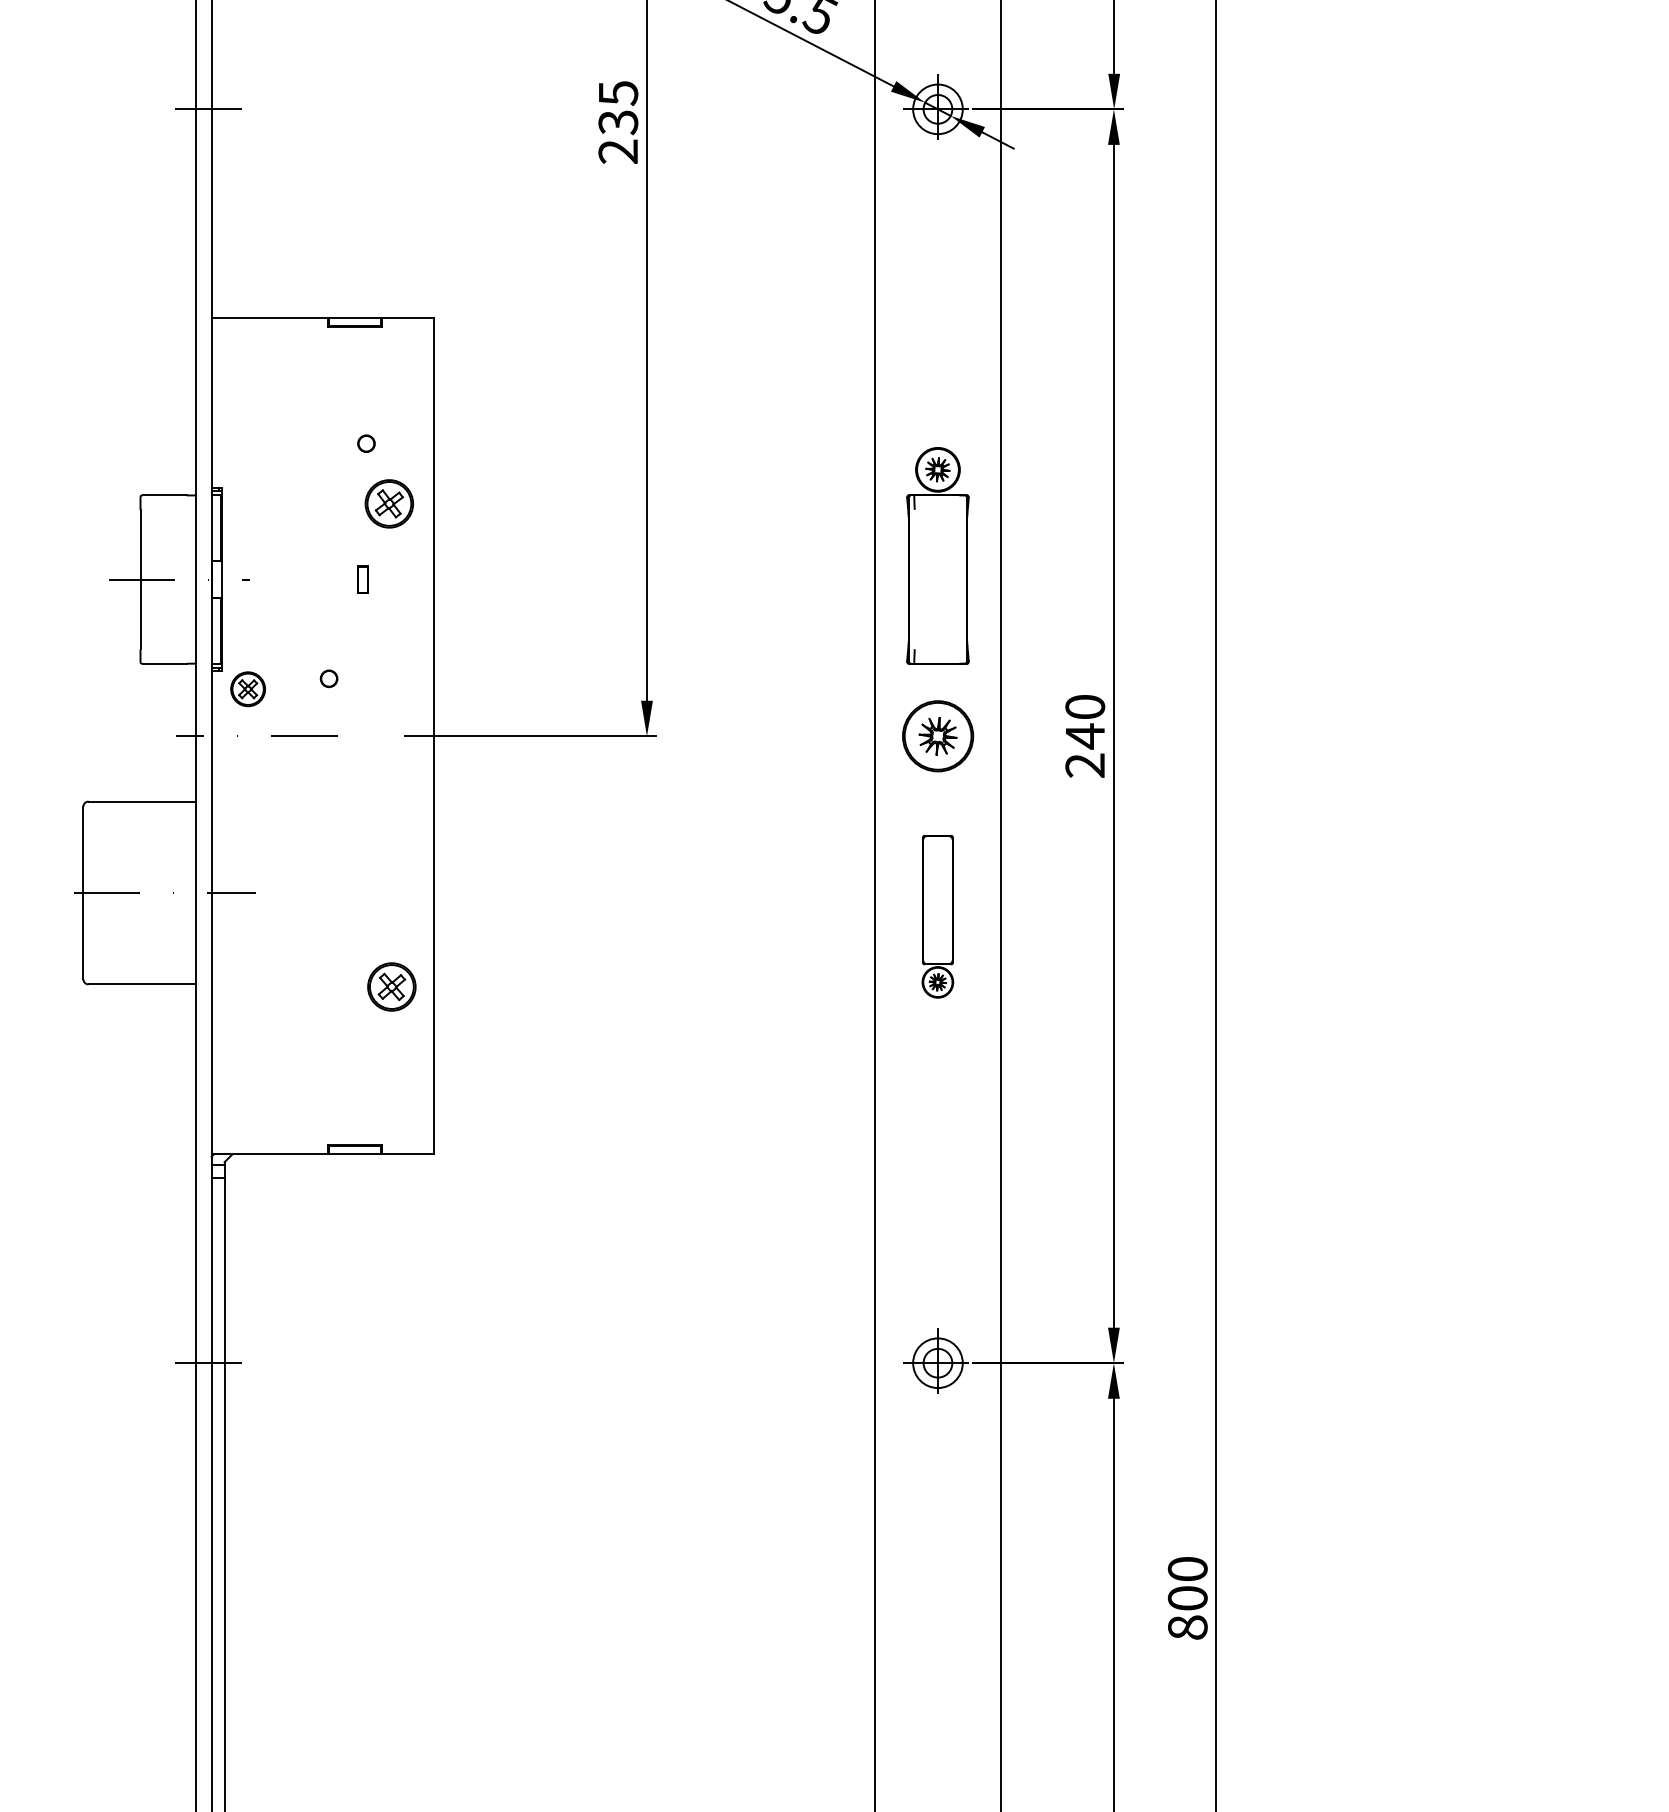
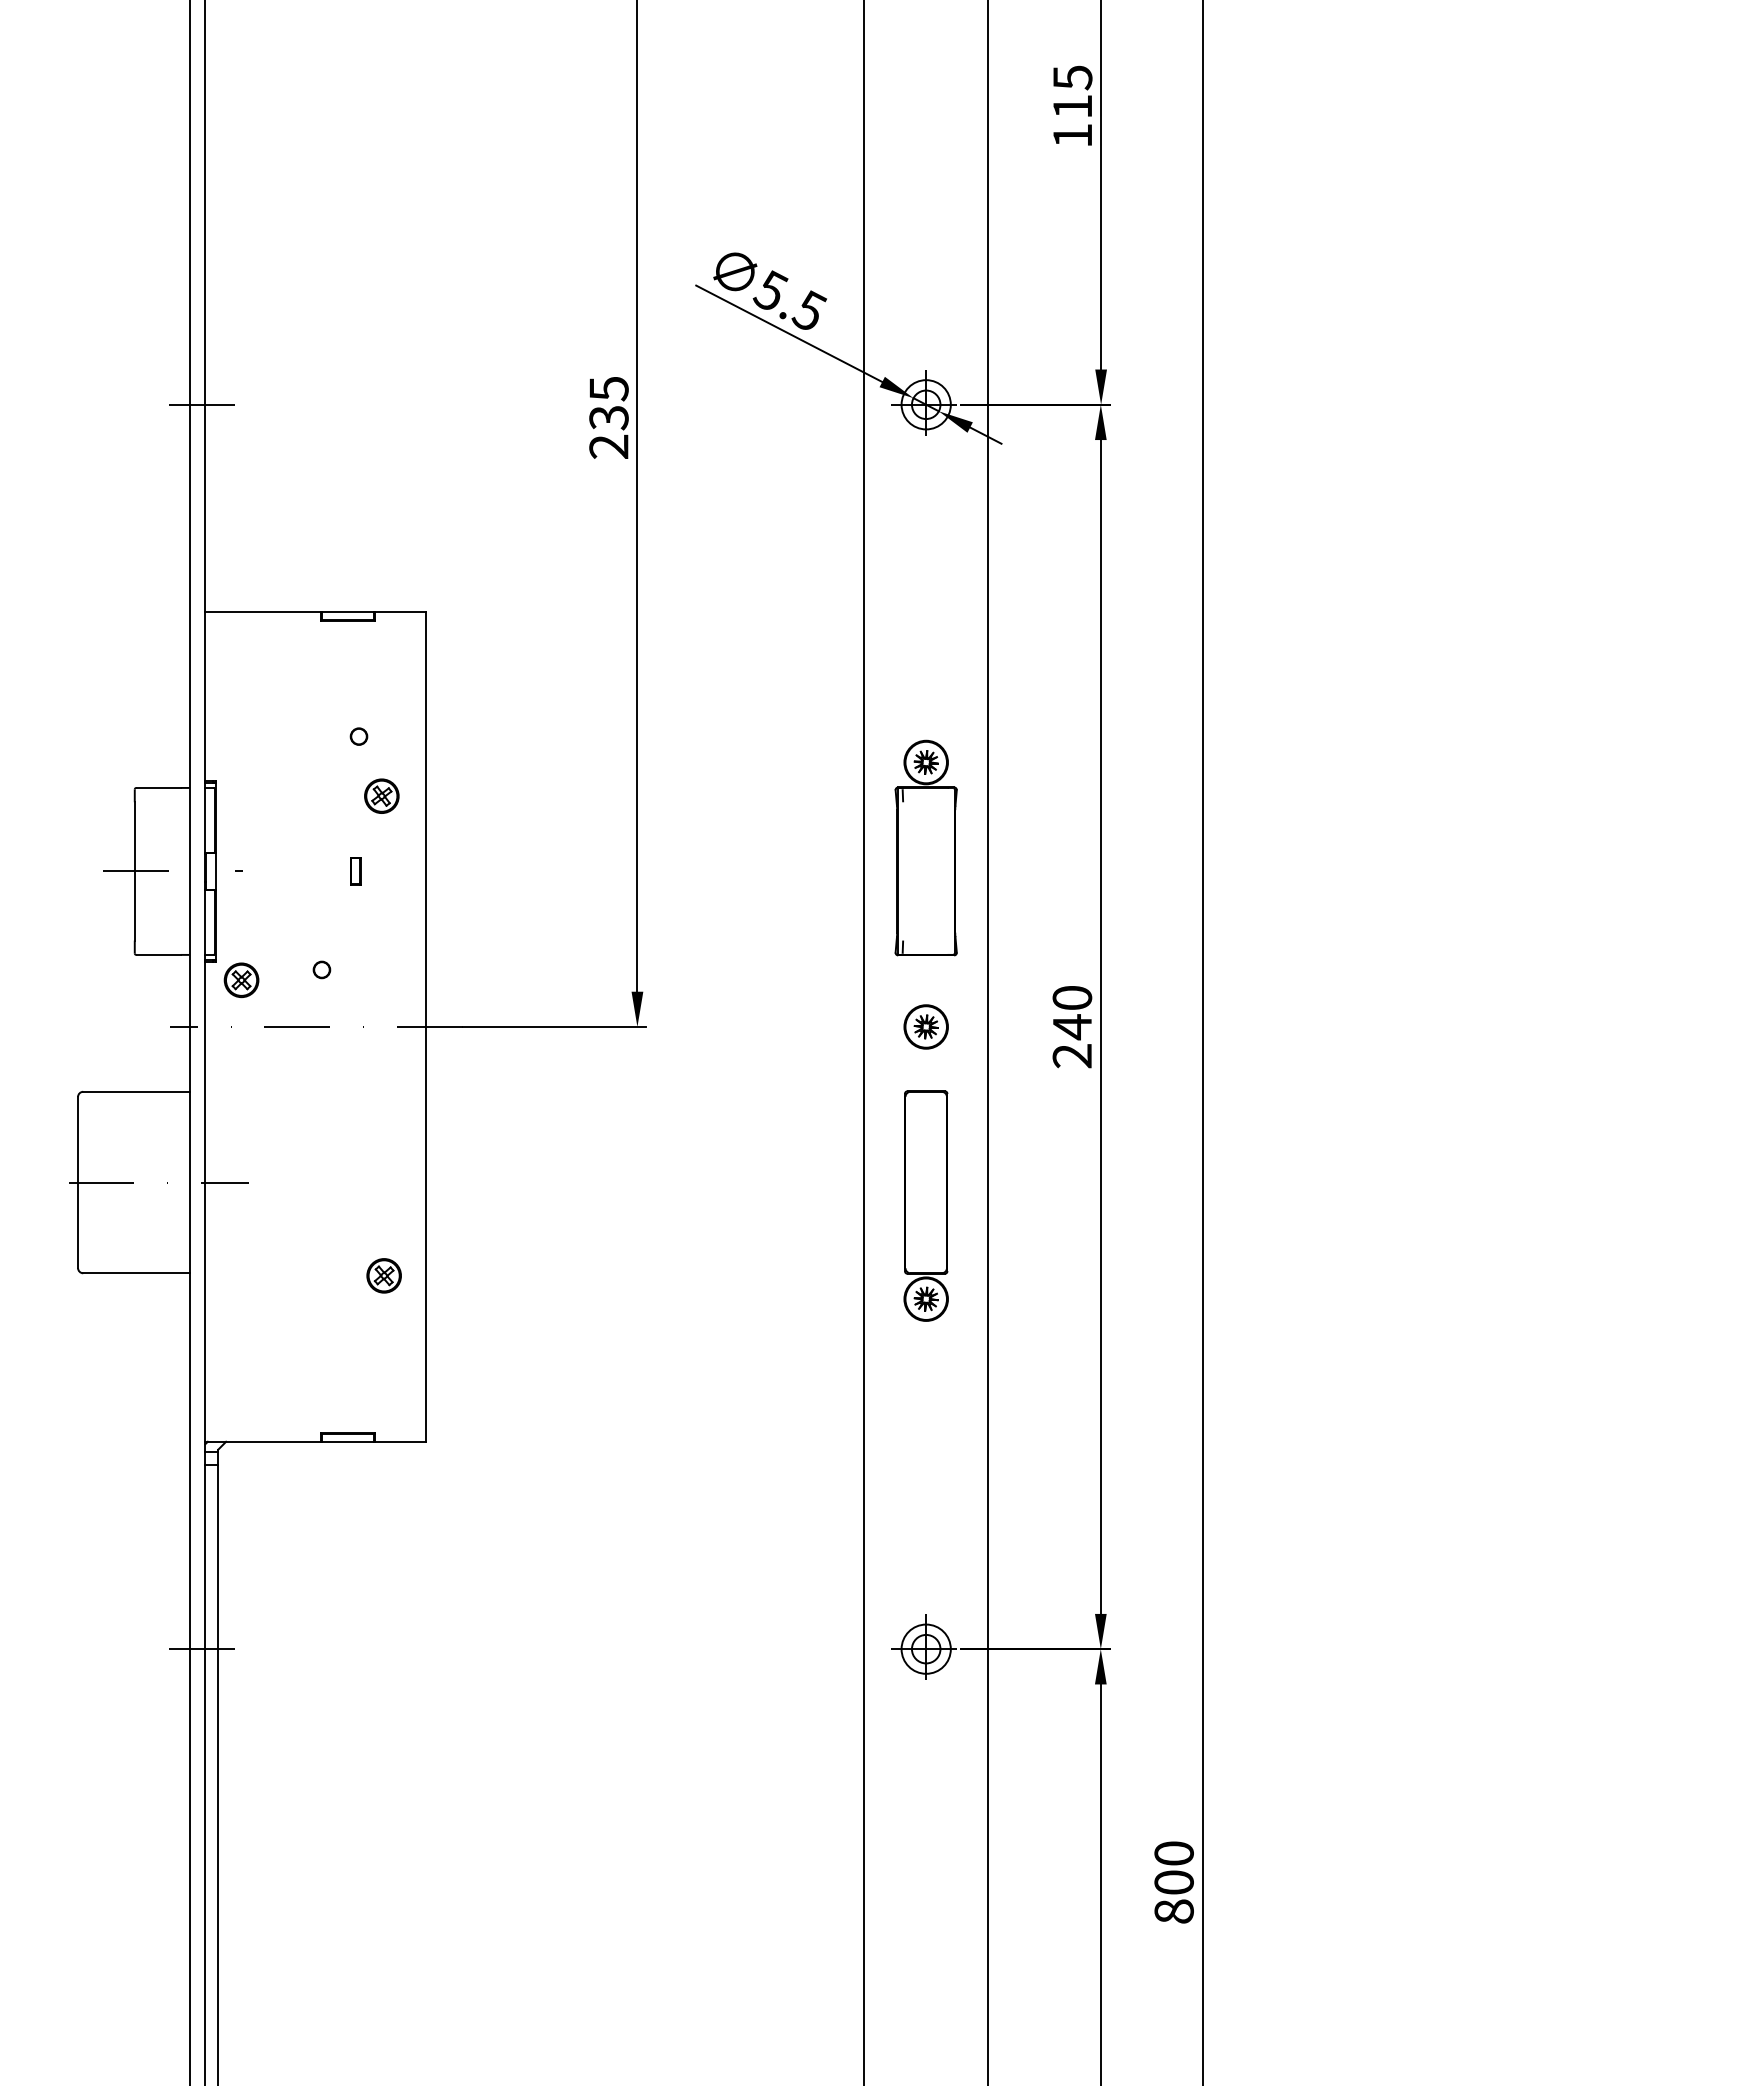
part: (389, 503) -> (381, 795), size x0.71
part: (937, 735) -> (925, 1026), size x0.62
part: (937, 916) -> (925, 1205), size x1.43
part: (391, 986) -> (383, 1275), size x0.71

